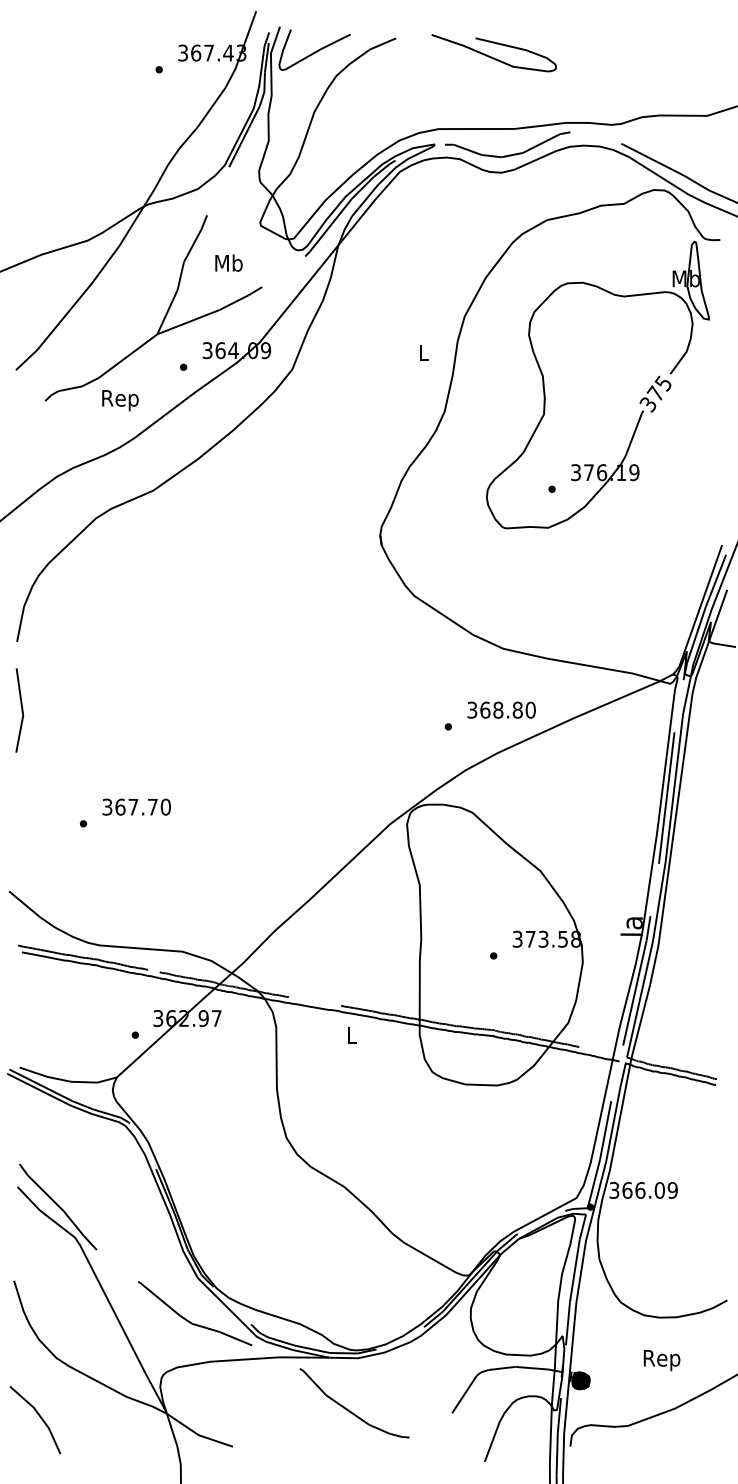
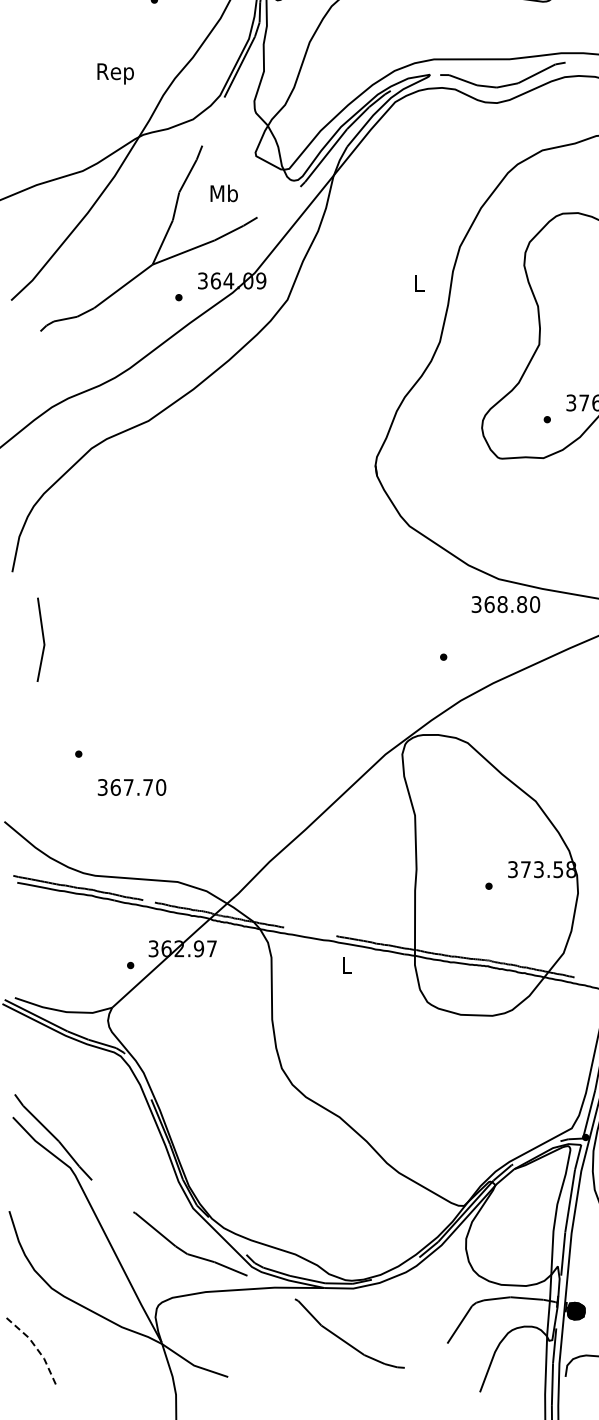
text: (120, 400) -> (115, 73), moved
text: (501, 709) -> (505, 603), moved
line: (21, 710) -> (42, 639), moved
text: (136, 806) -> (131, 786), moved
line: (40, 1416) -> (35, 1346), solid -> dashed

